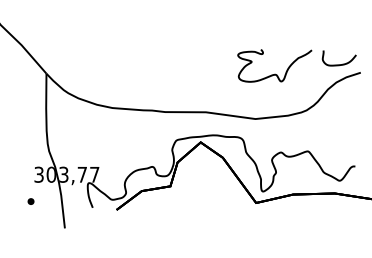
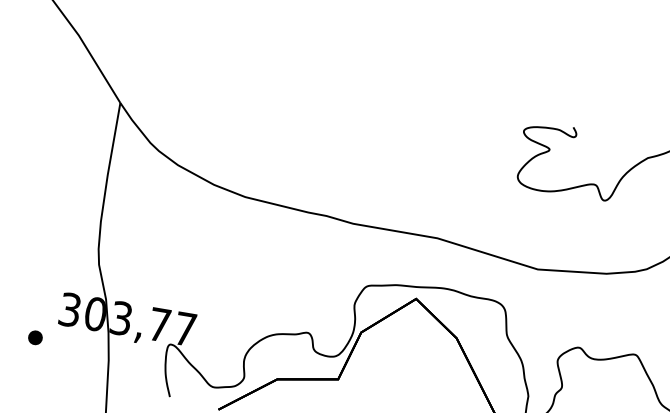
part: (30, 201) -> (34, 337), moved

